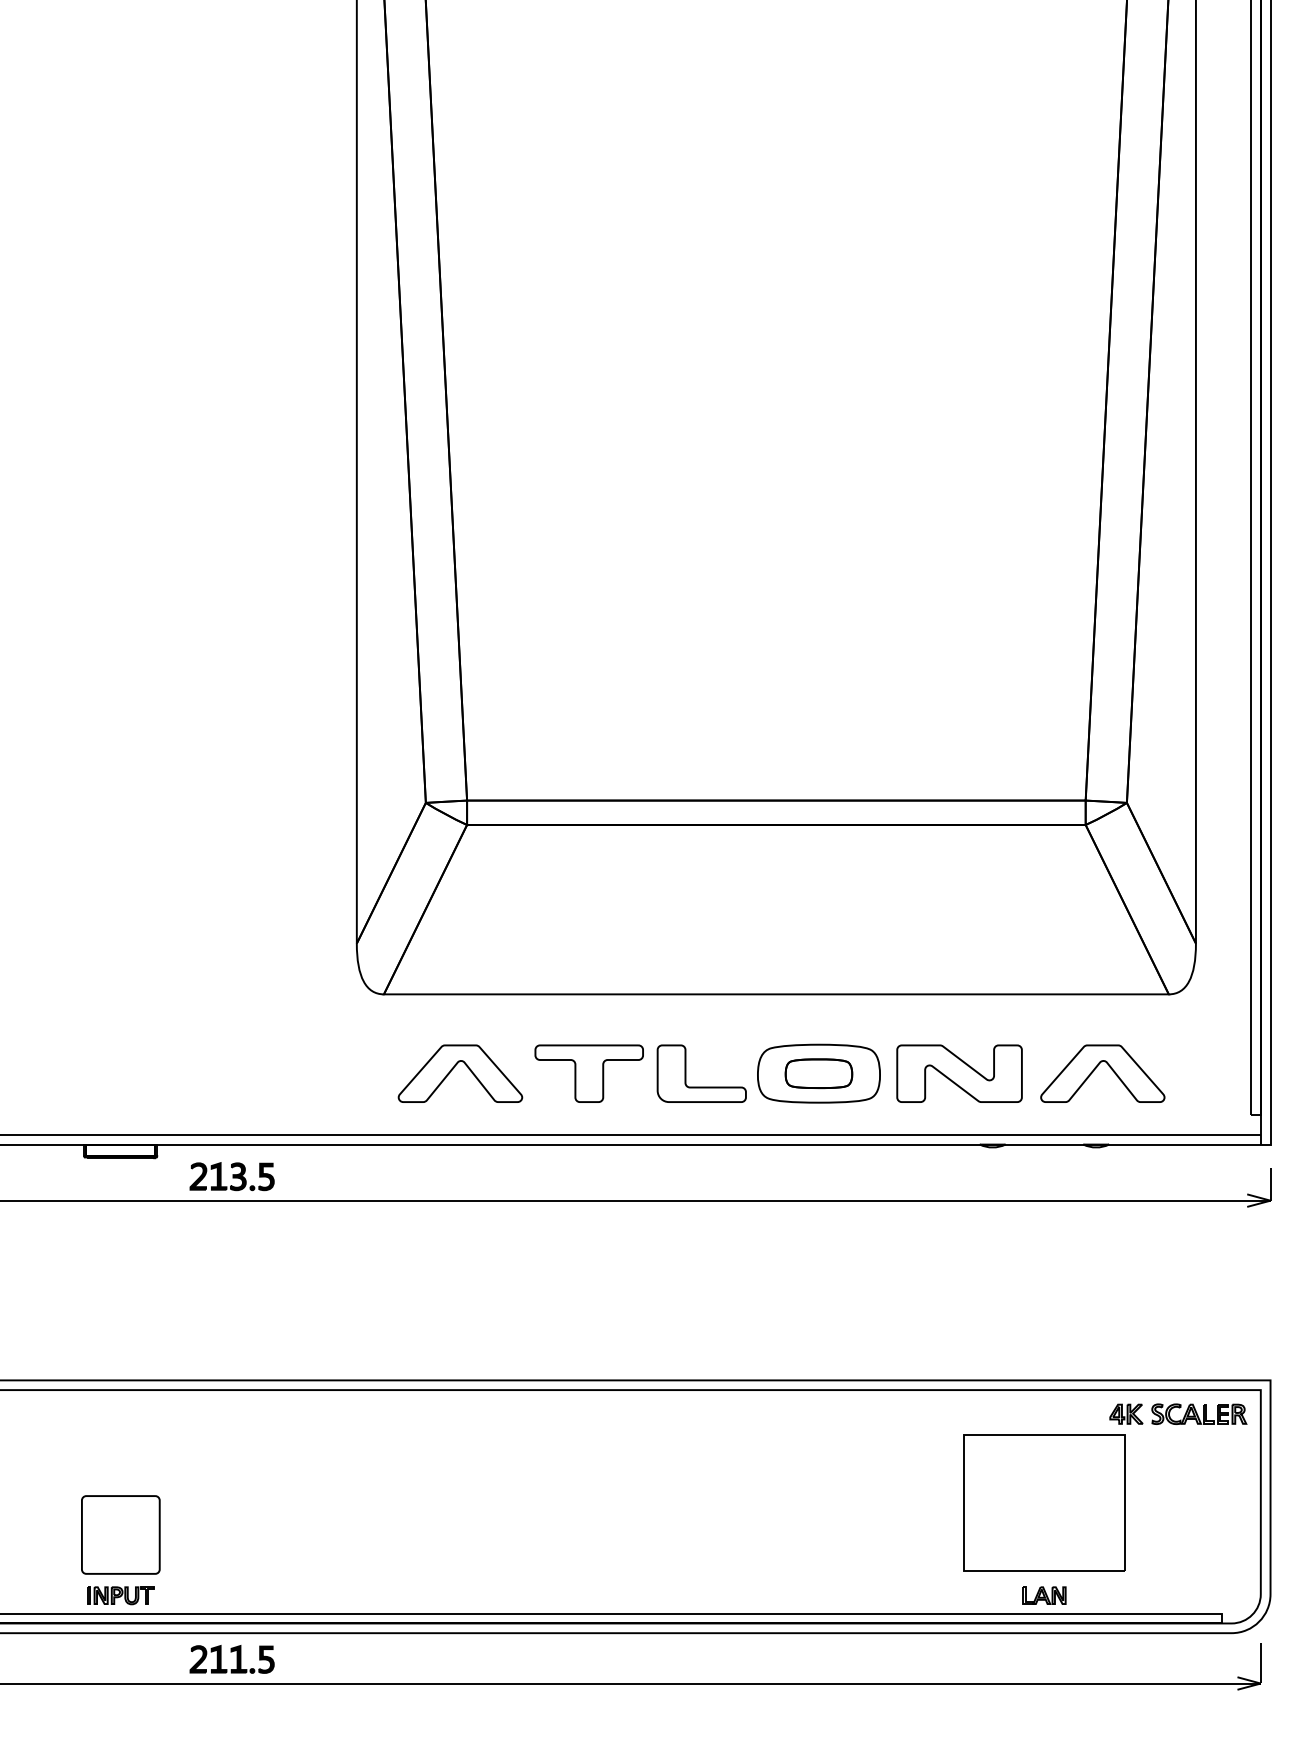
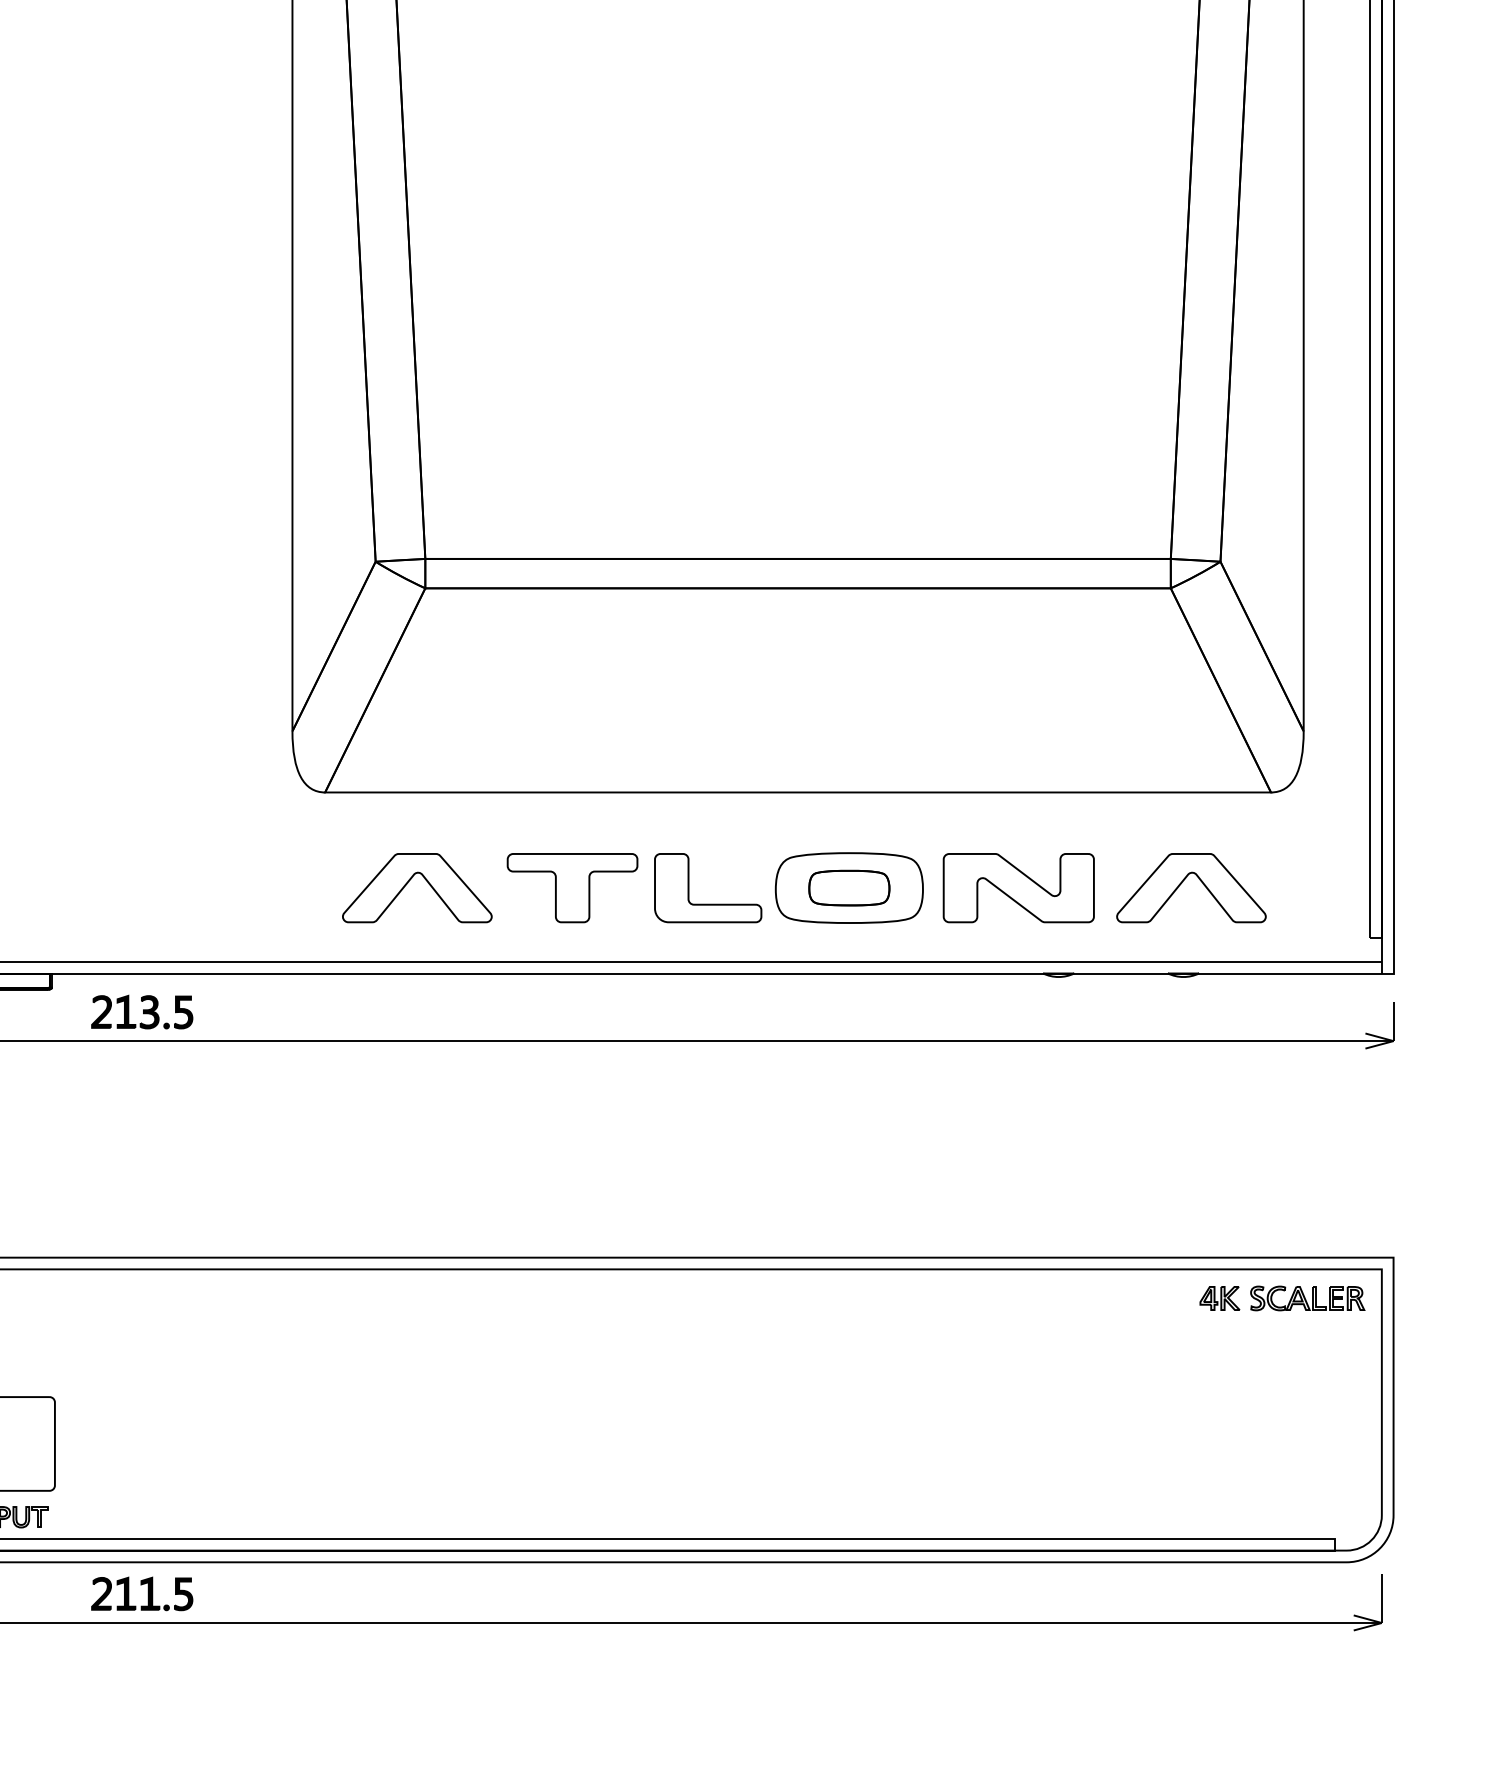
part: (1044, 1502) -> (1121, 1404), removed
part: (1044, 1595) -> (1121, 1516), removed

